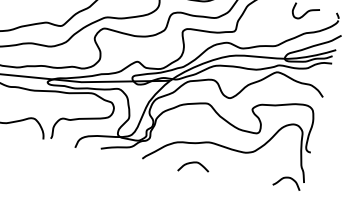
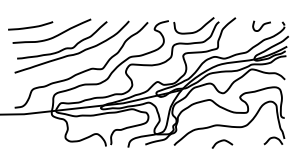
curve: (194, 163) -> (222, 141), moved

